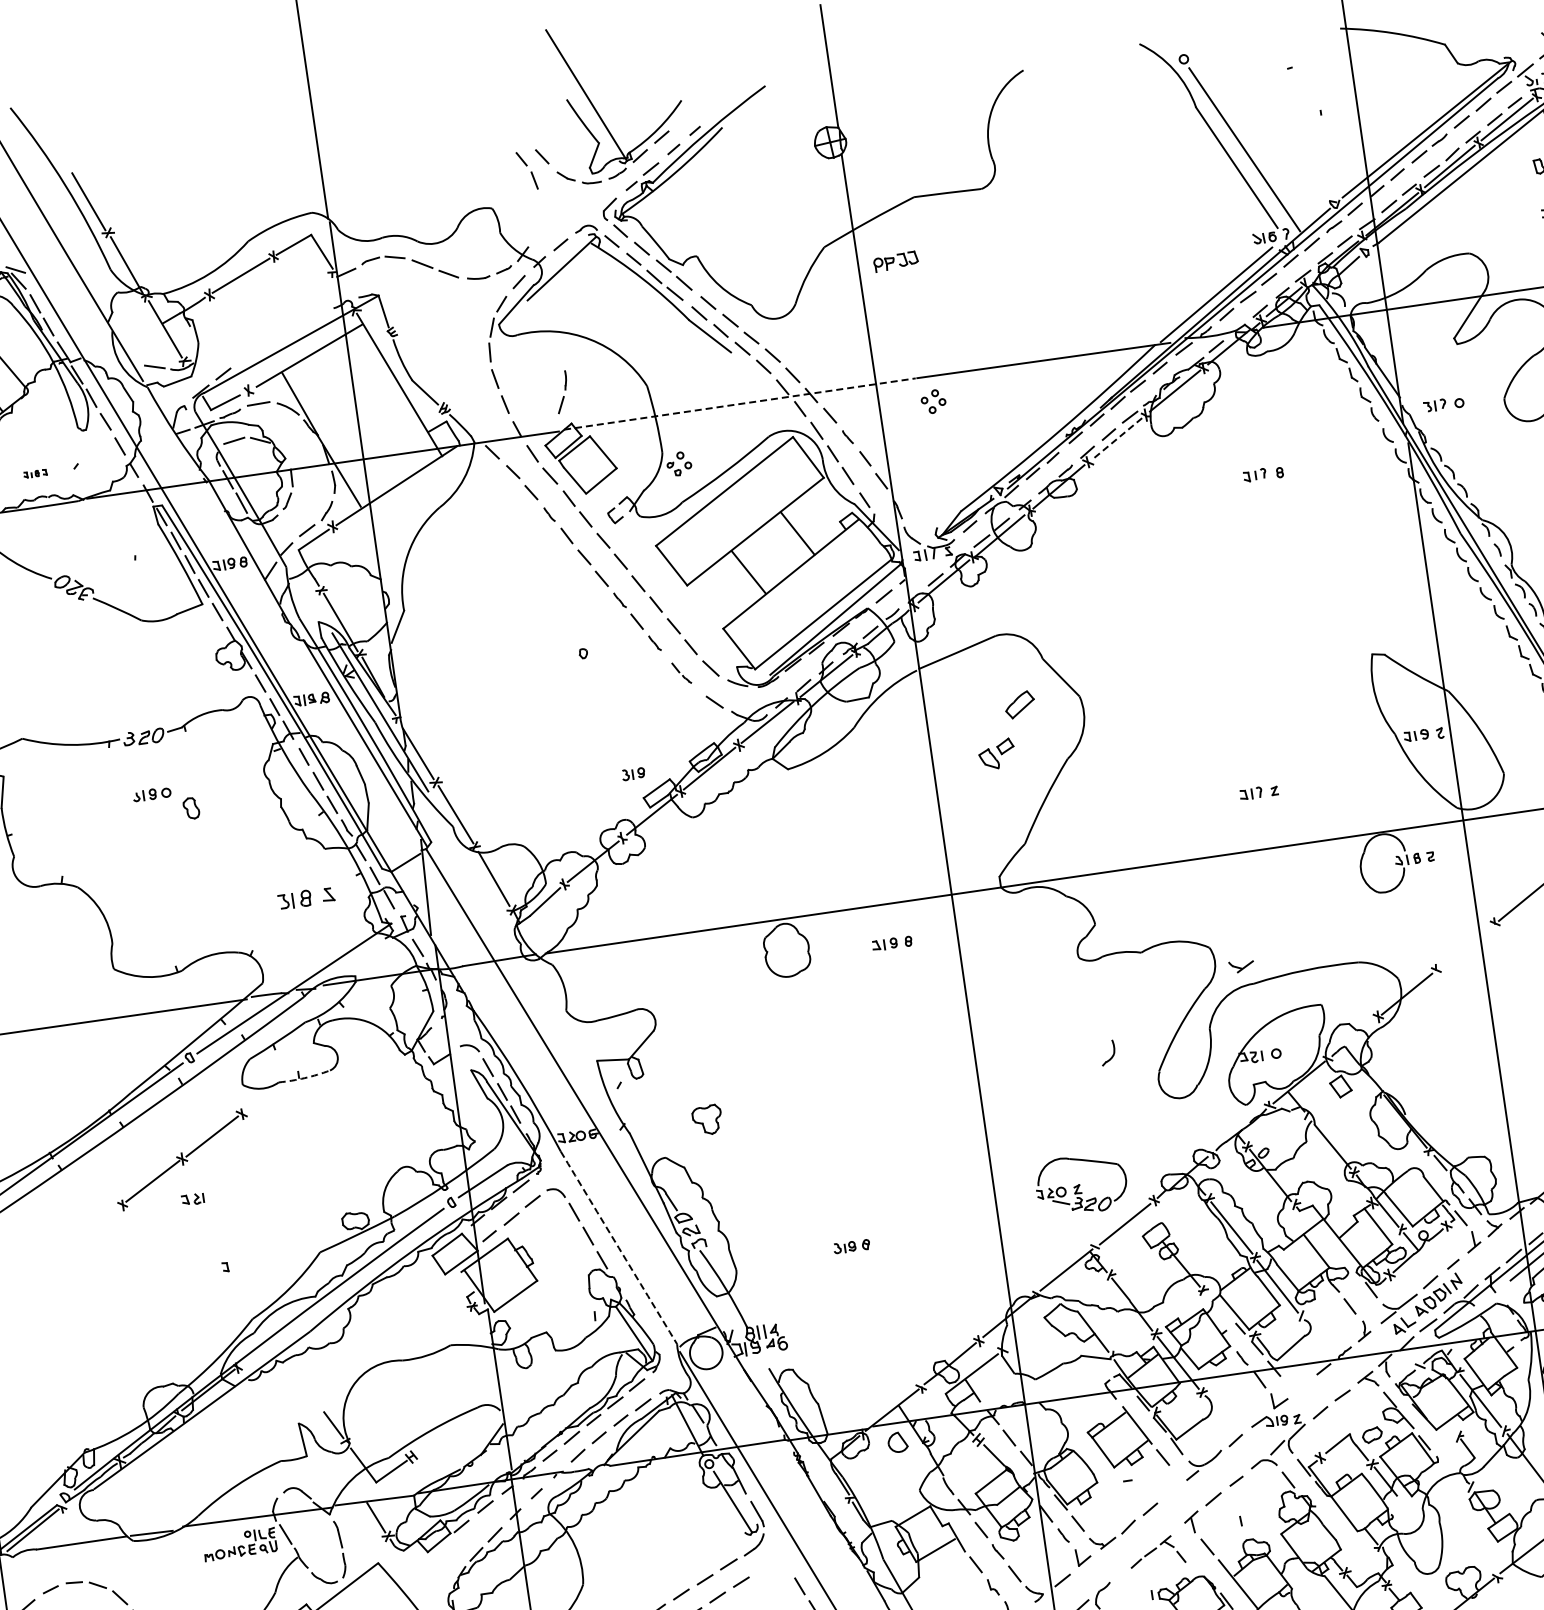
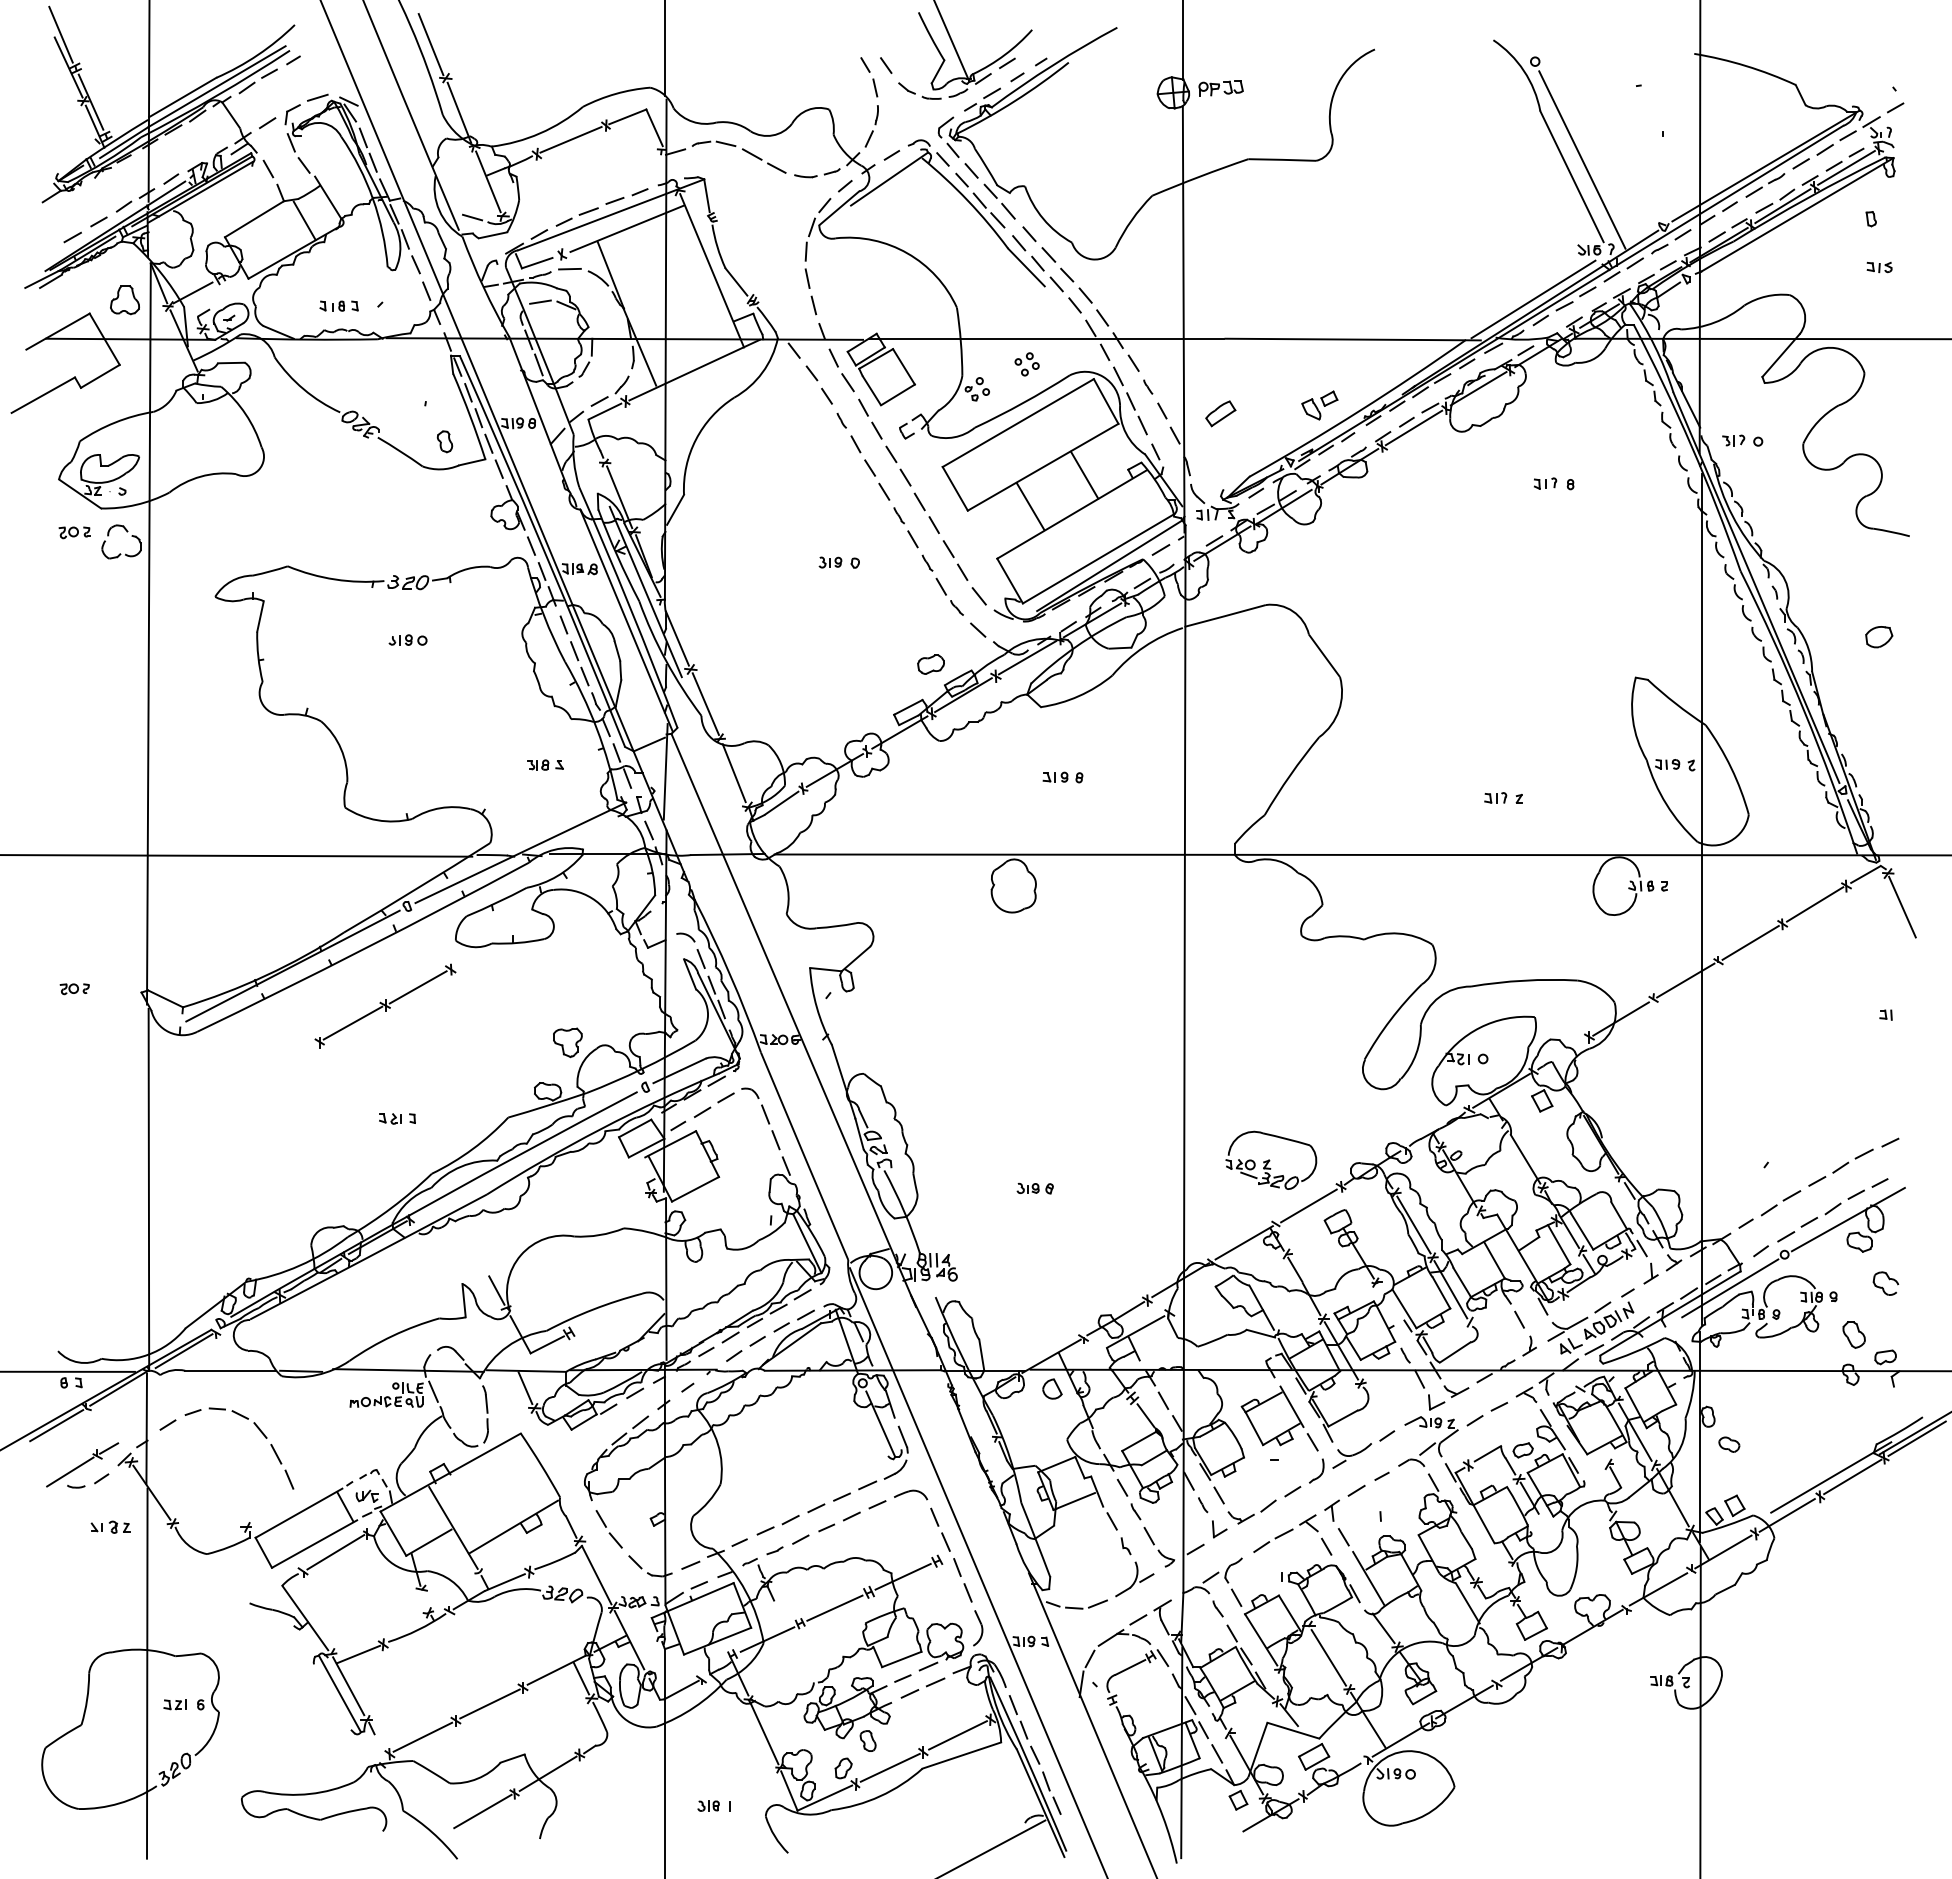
part: (895, 261) -> (1220, 88), moved
part: (281, 338) -> (601, 207), added
part: (561, 392) -> (871, 126), moved
part: (933, 401) -> (1026, 364), moved
line: (740, 403) -> (1046, 338), dashed -> solid
line: (1116, 438) -> (1413, 427), dashed -> solid
part: (34, 473) -> (338, 305), size x1.67
part: (681, 673) -> (949, 596), size x1.67
part: (1019, 704) -> (1220, 413), moved
part: (672, 743) -> (930, 664), added
part: (996, 754) -> (1319, 405), moved
part: (633, 774) -> (830, 562), moved
part: (190, 808) -> (444, 441), moved
part: (305, 897) -> (545, 764), size x0.62
part: (891, 943) -> (1062, 777), moved
line: (1465, 946) -> (1685, 980), added
part: (1241, 966) -> (1456, 1391), moved
part: (1107, 1052) -> (1316, 1470), moved
arc: (304, 1077) -> (518, 942), dashed -> solid
part: (707, 1120) -> (567, 1042), moved
part: (193, 1199) -> (390, 1118), moved
arc: (618, 1248) -> (804, 1156), dashed -> solid
part: (1156, 1551) -> (1292, 1534), size x1.43
part: (773, 1567) -> (911, 1494), added

